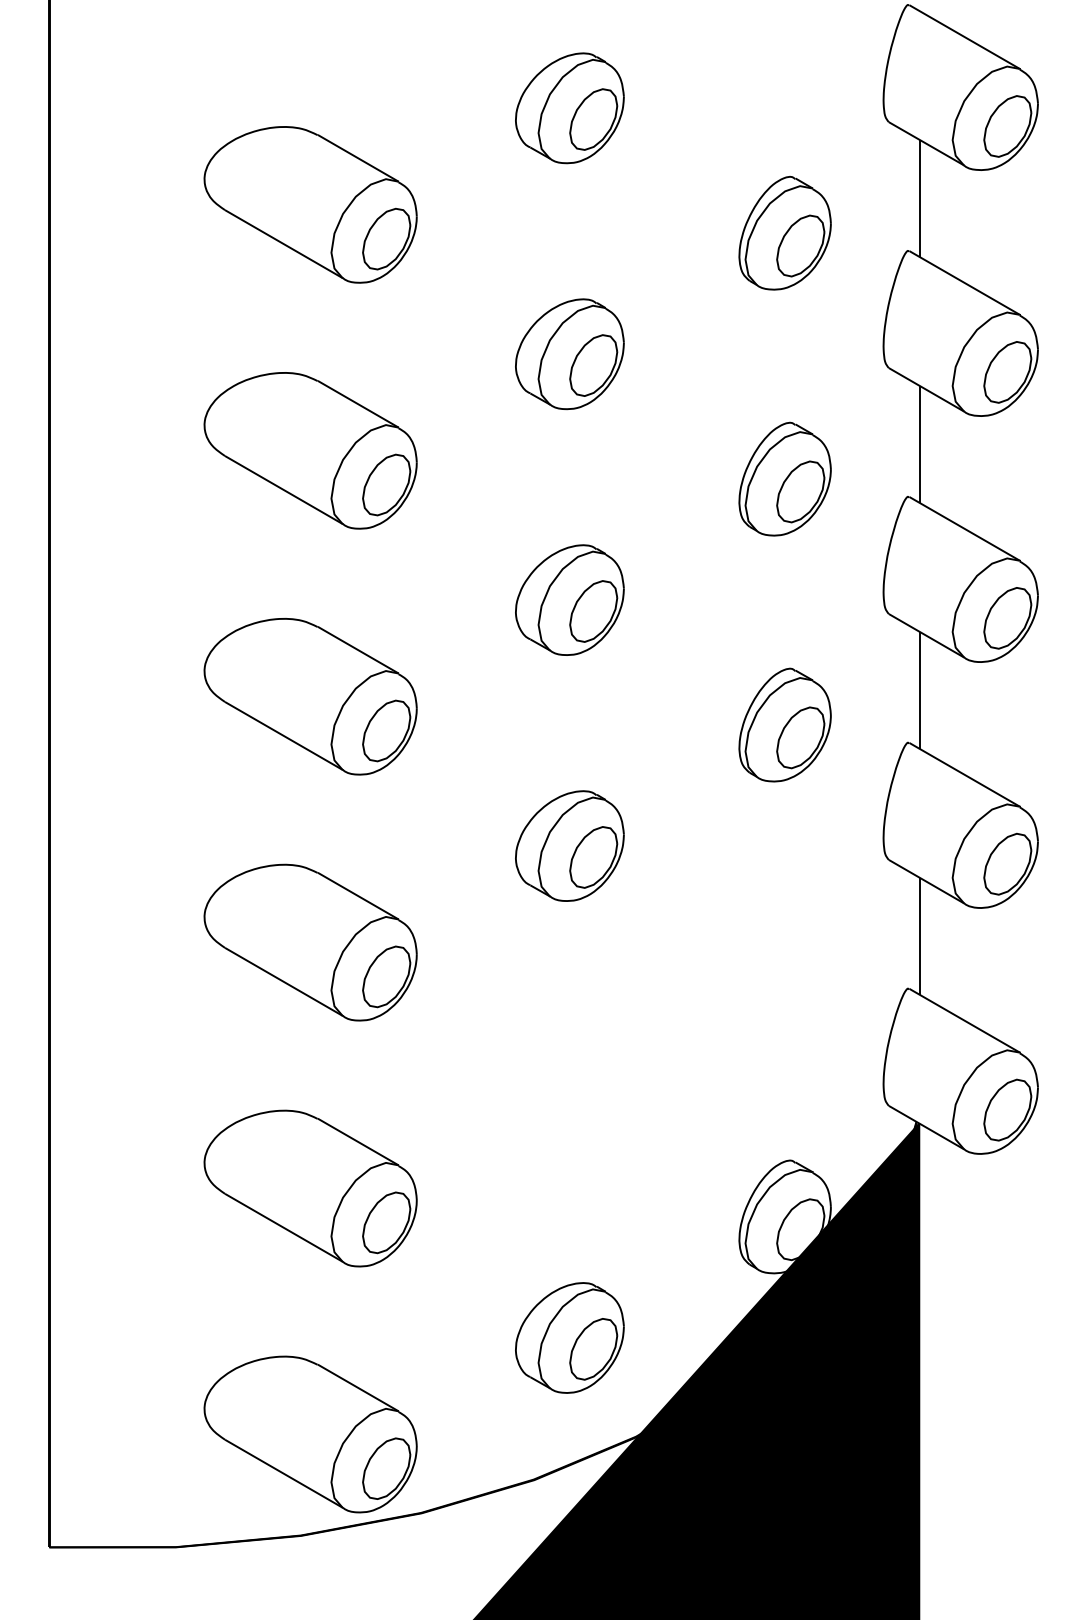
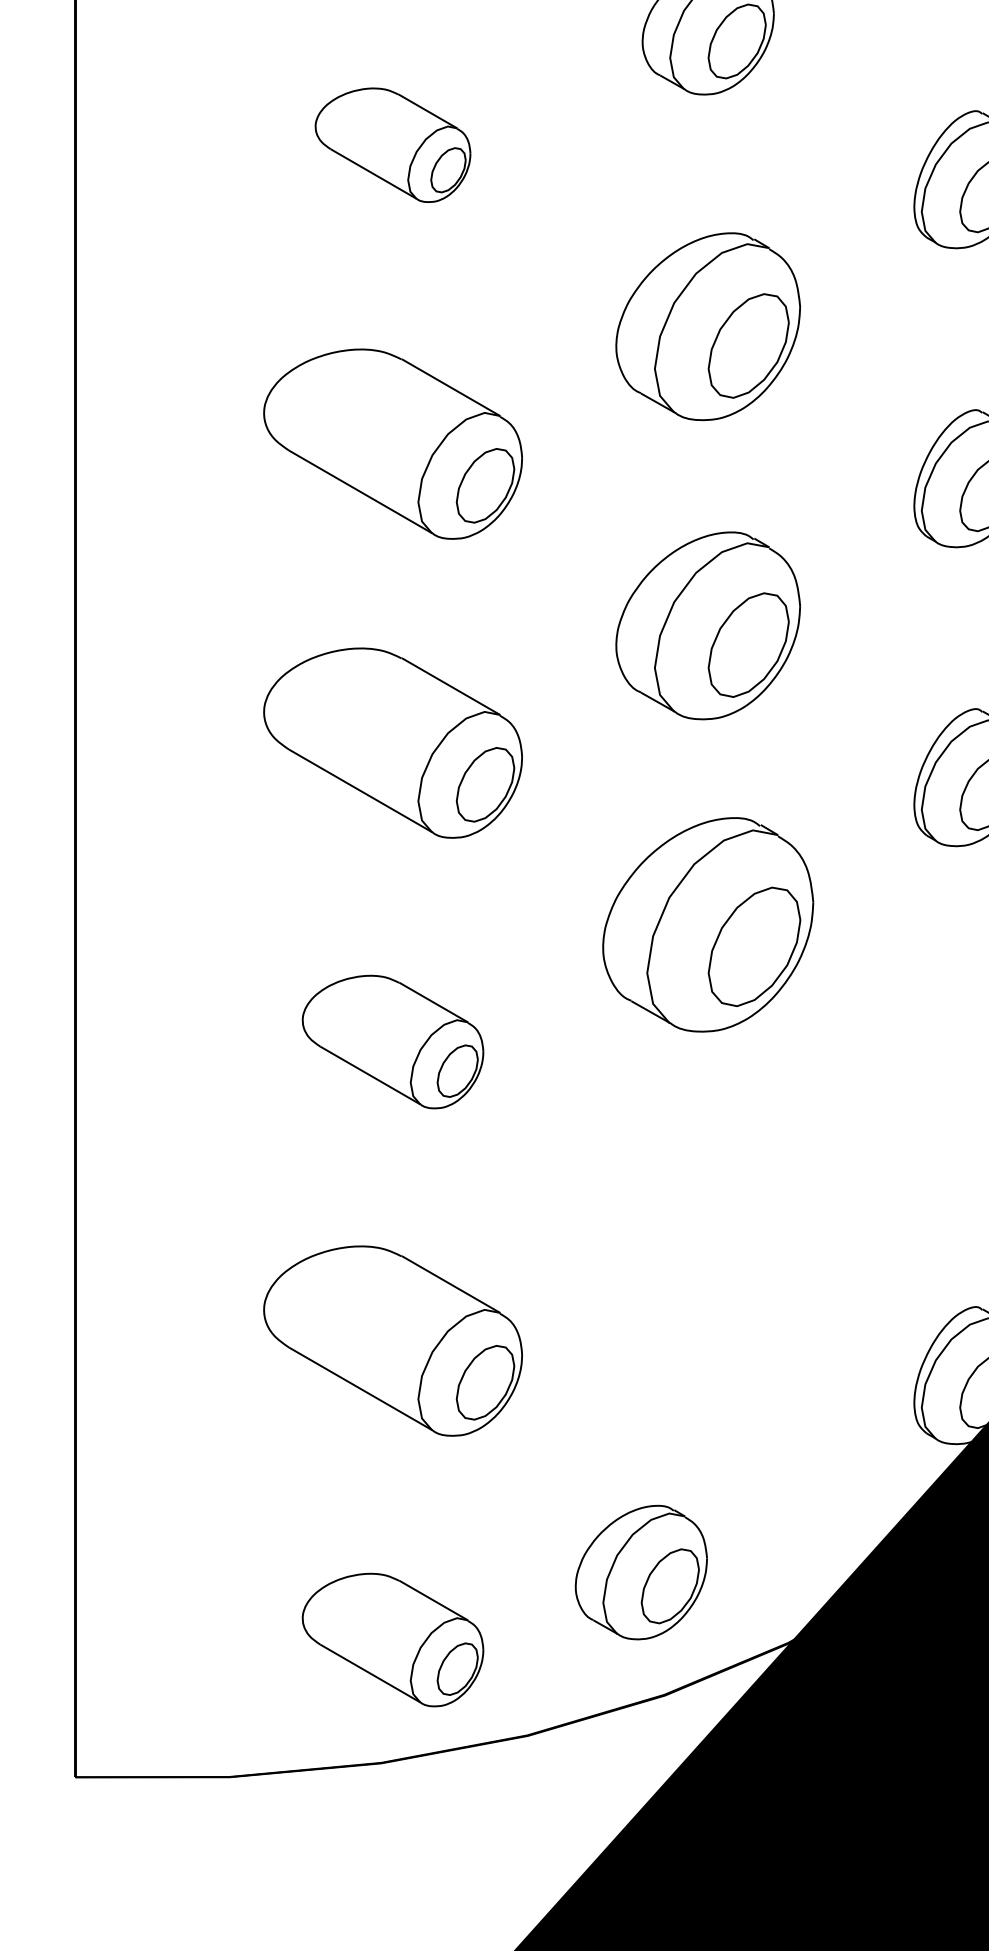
part: (310, 204) -> (392, 144), size x0.6
part: (569, 354) -> (707, 327), size x1.4
part: (569, 599) -> (707, 624), size x1.4
part: (569, 845) -> (707, 924), size x1.6
part: (310, 942) -> (392, 1041), size x0.7
part: (569, 1337) -> (640, 1571), moved
part: (310, 1434) -> (392, 1640), size x0.7

